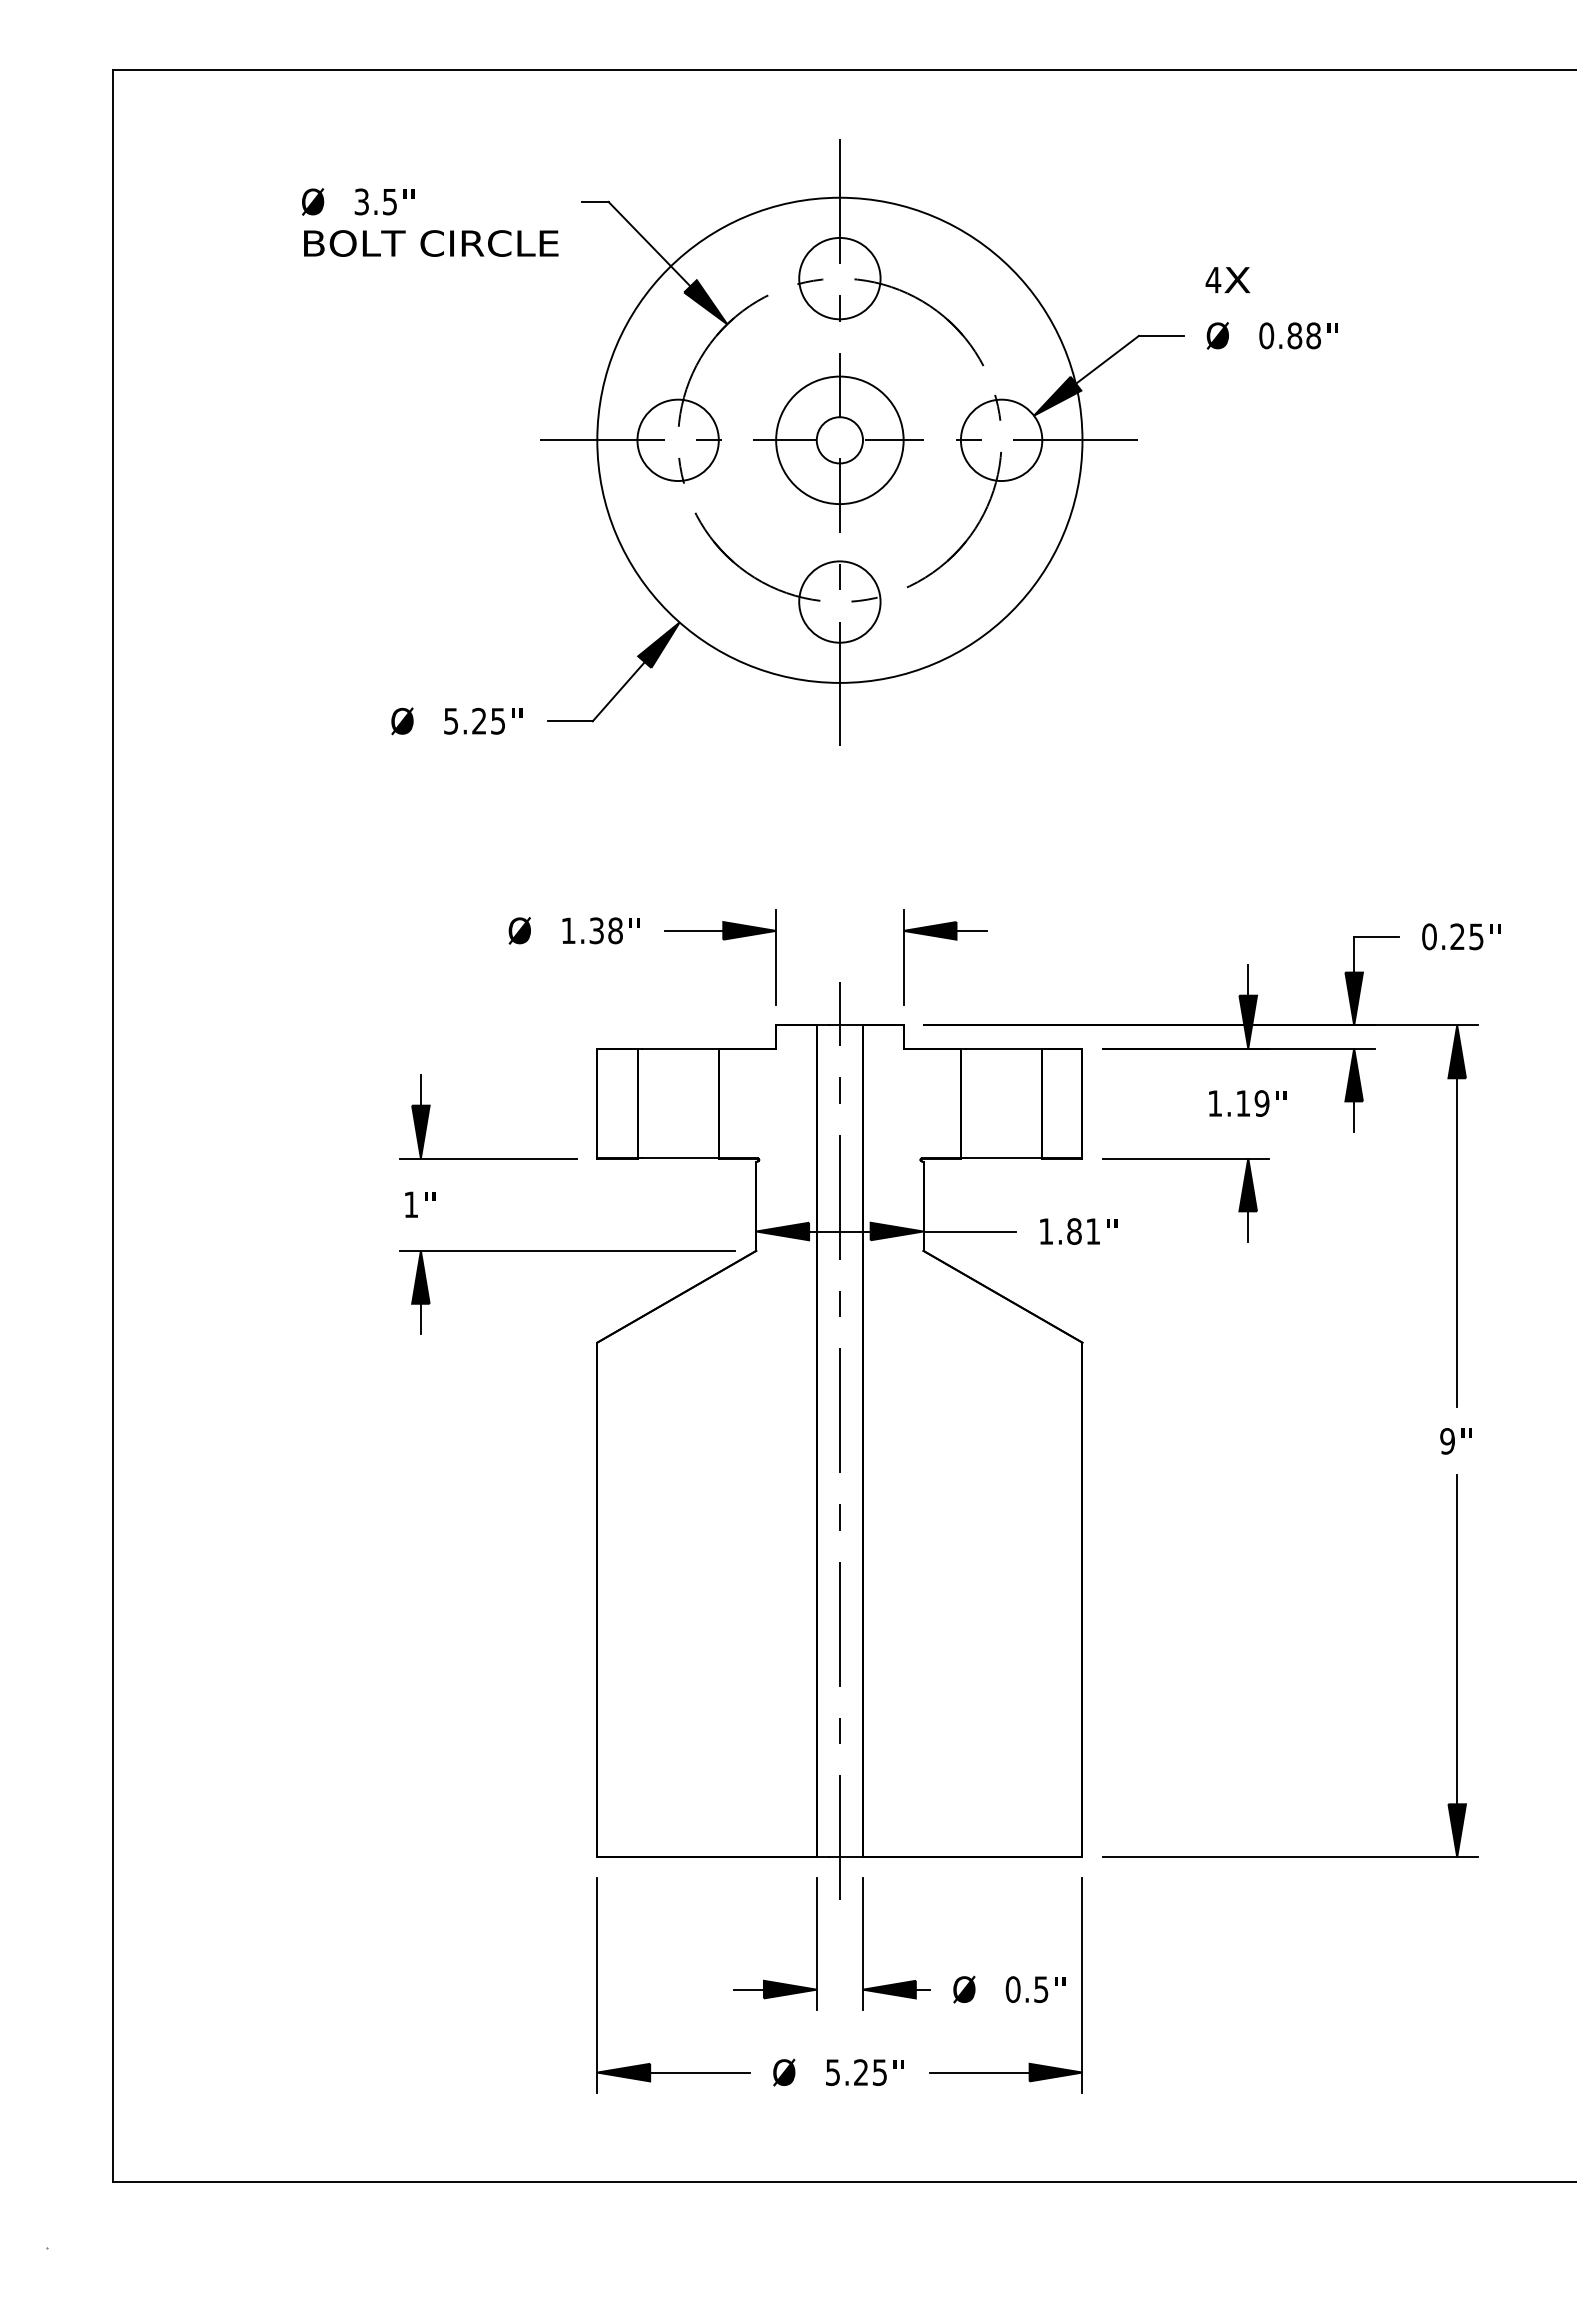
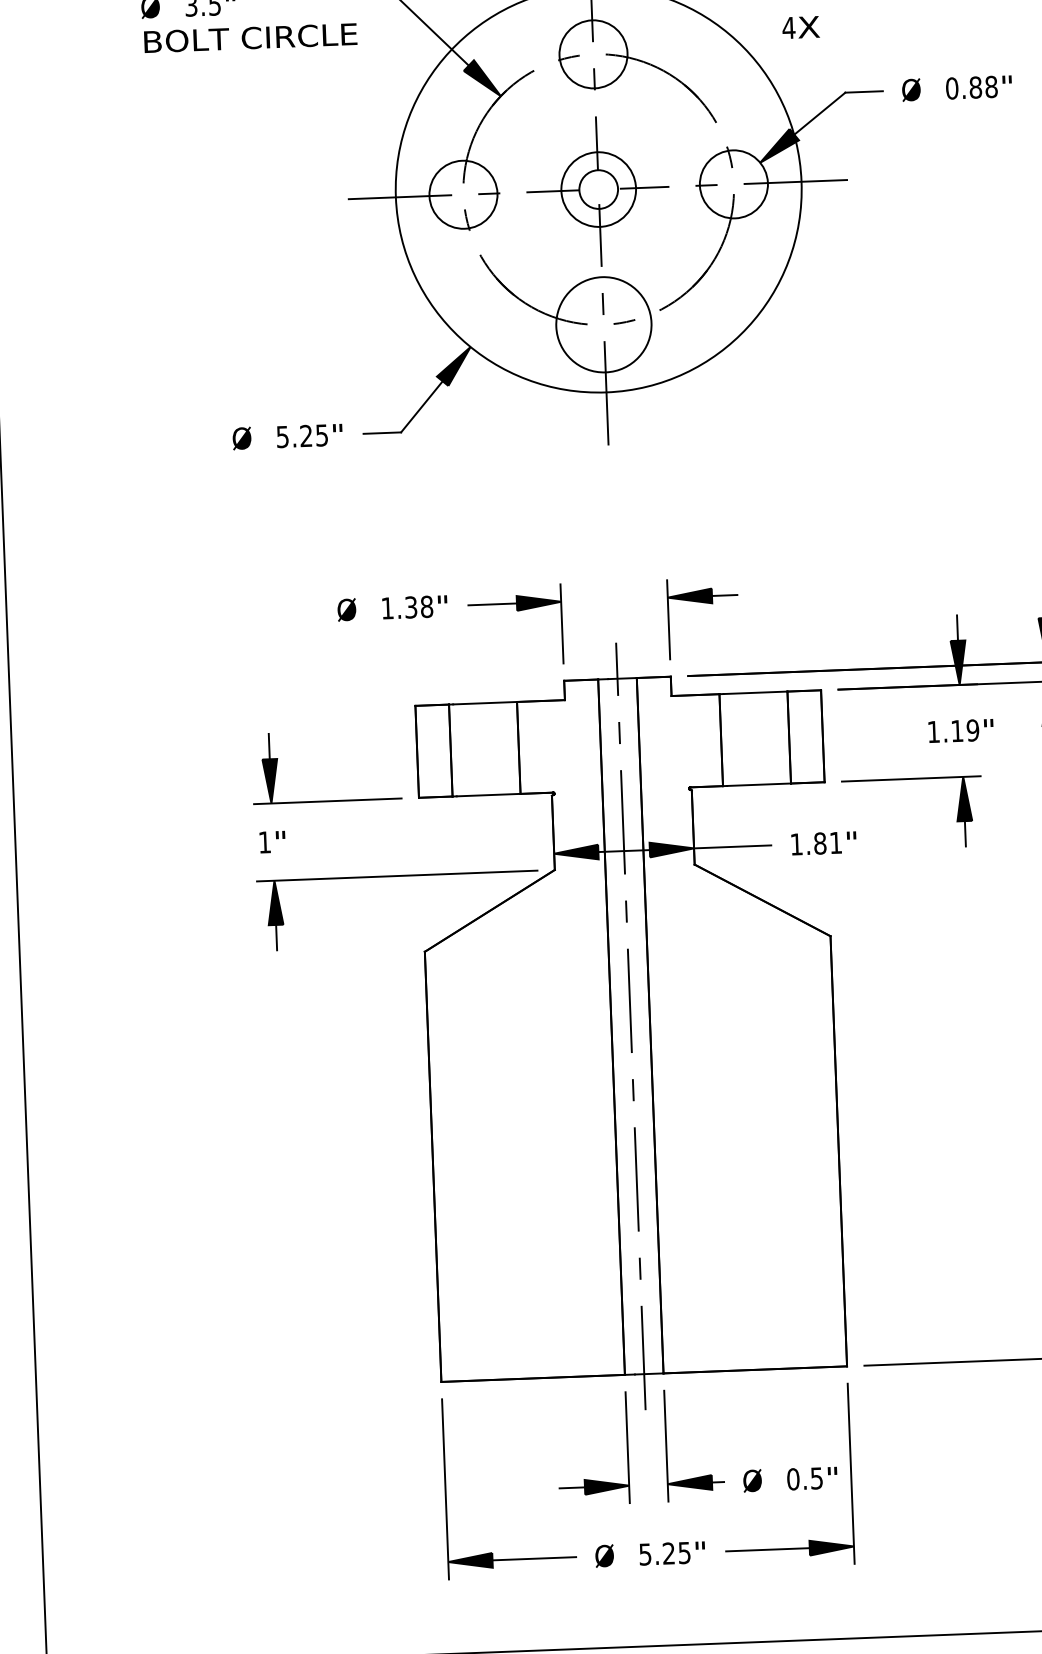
text: (1227, 280) -> (800, 27), moved
circle: (839, 440) -> (598, 189), size x0.7
circle: (839, 601) -> (603, 324), size x1.4

